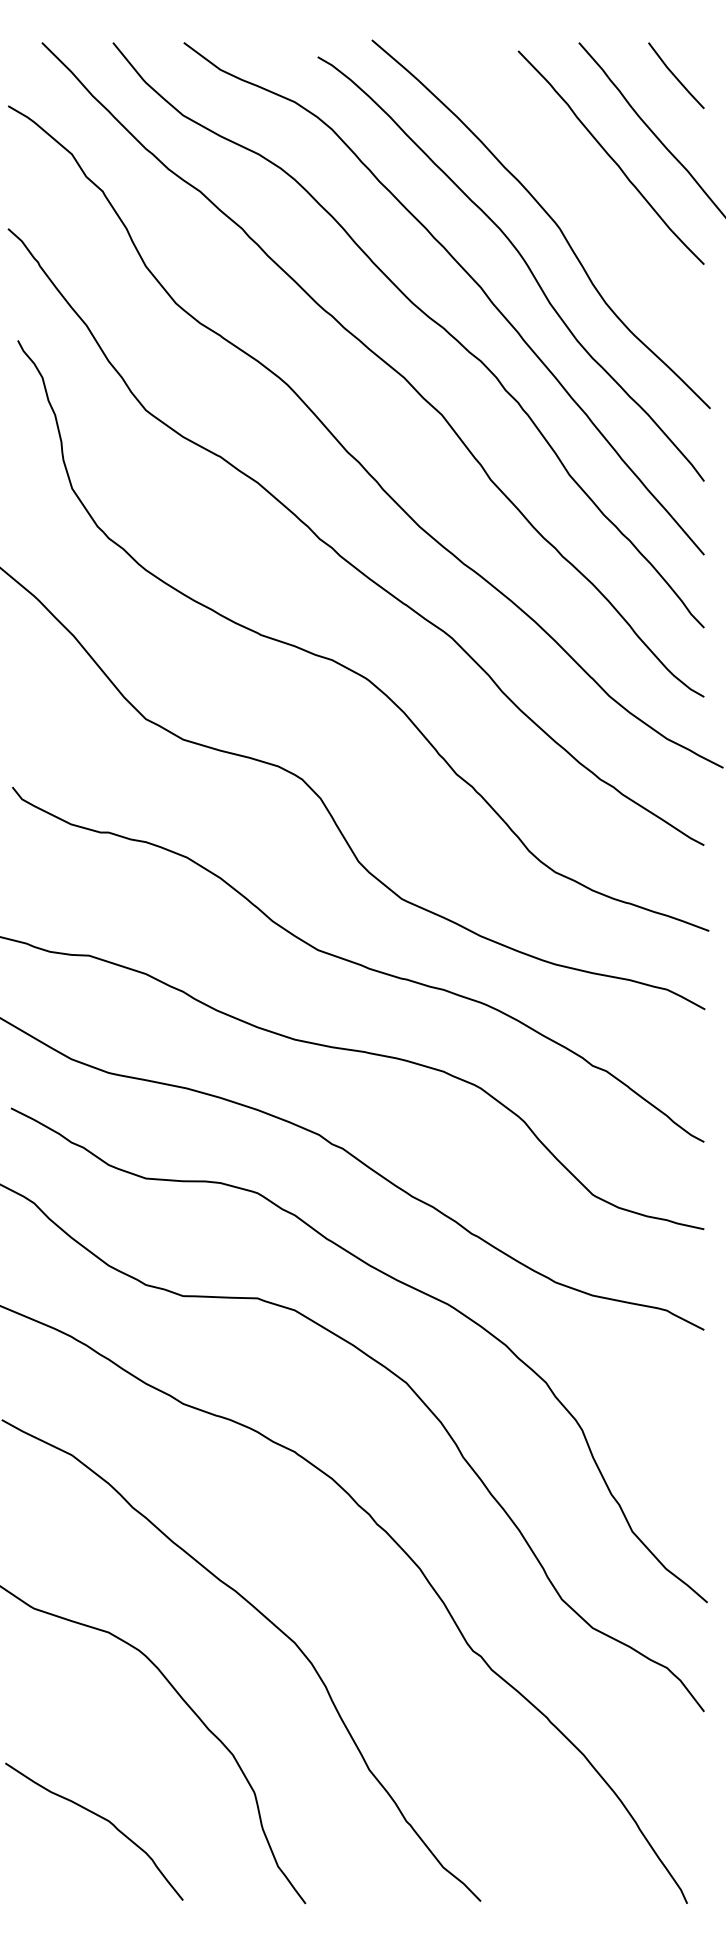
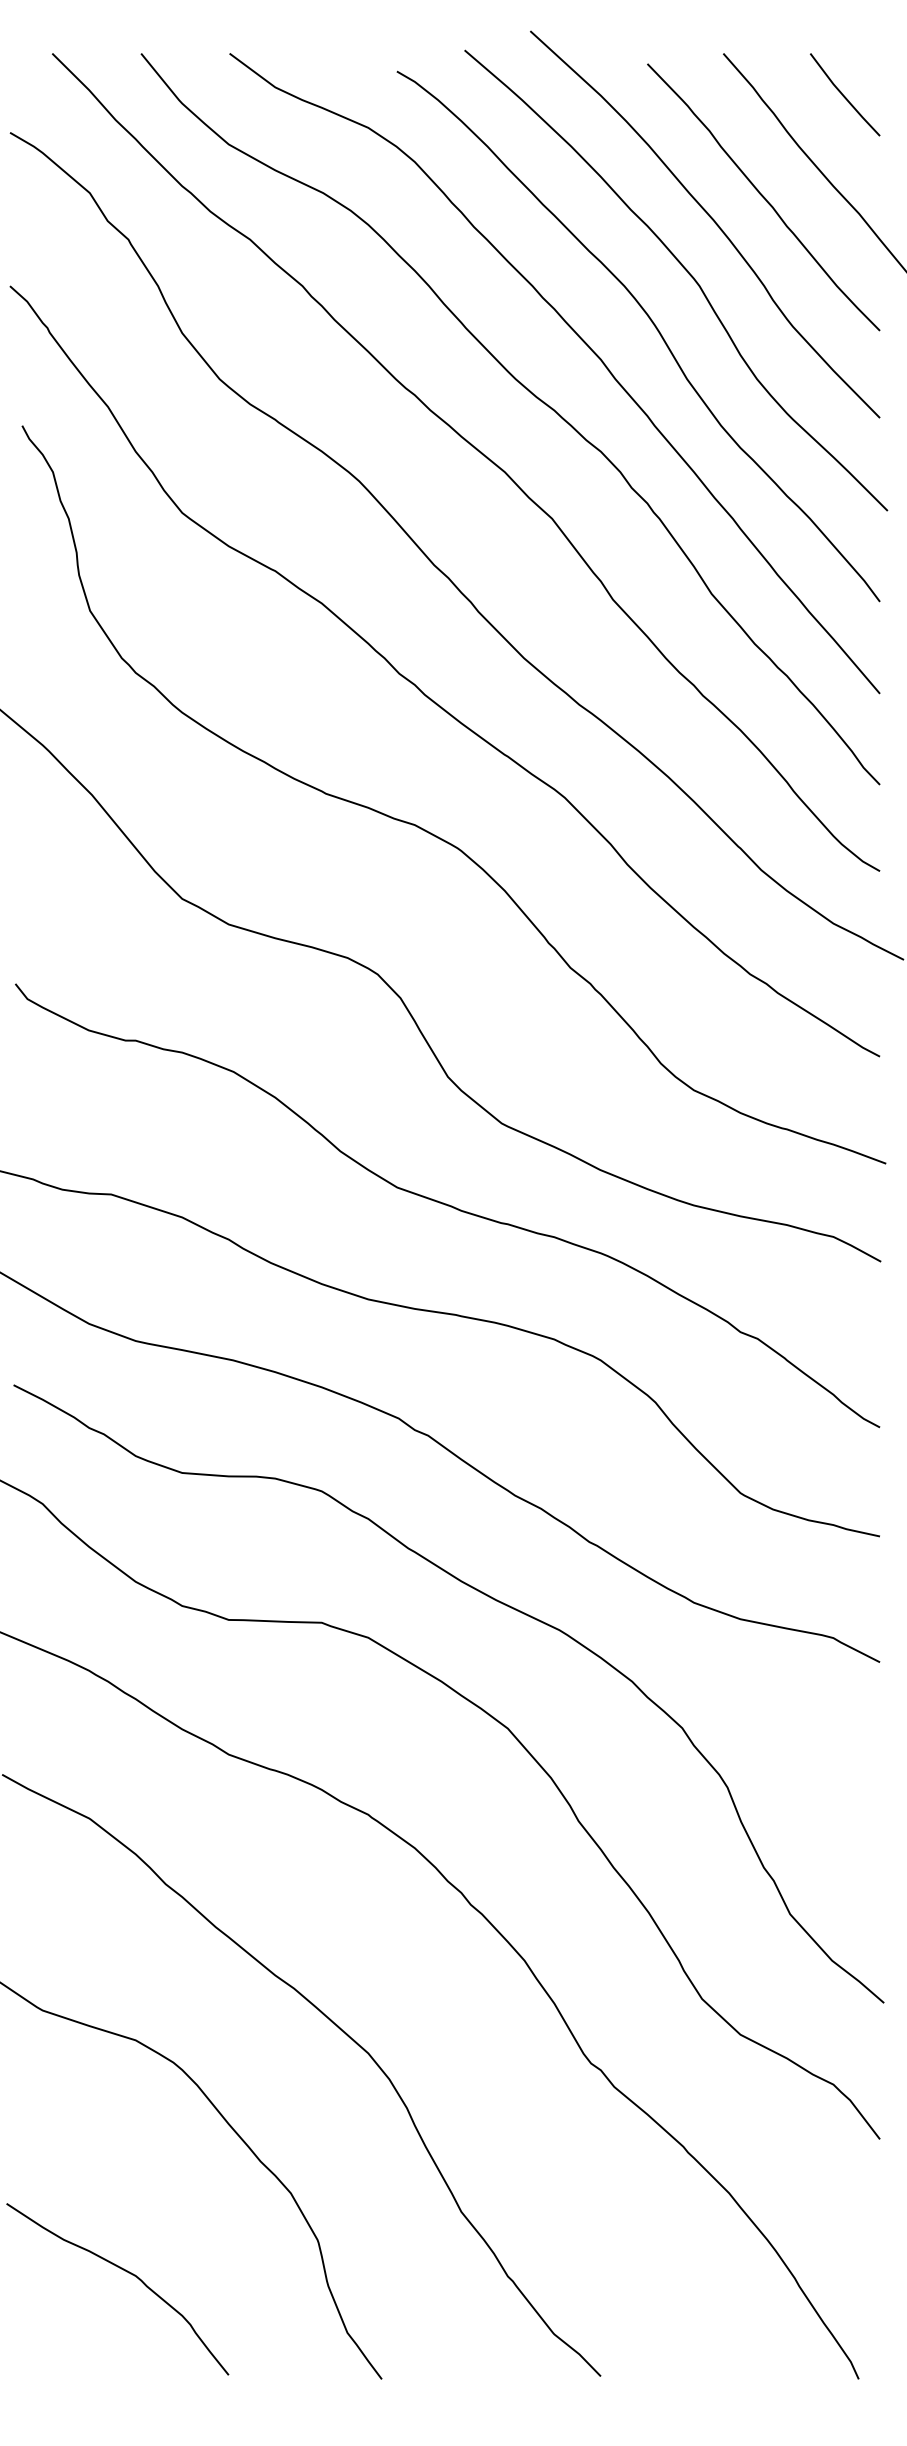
curve: (568, 174) -> (710, 218), added

